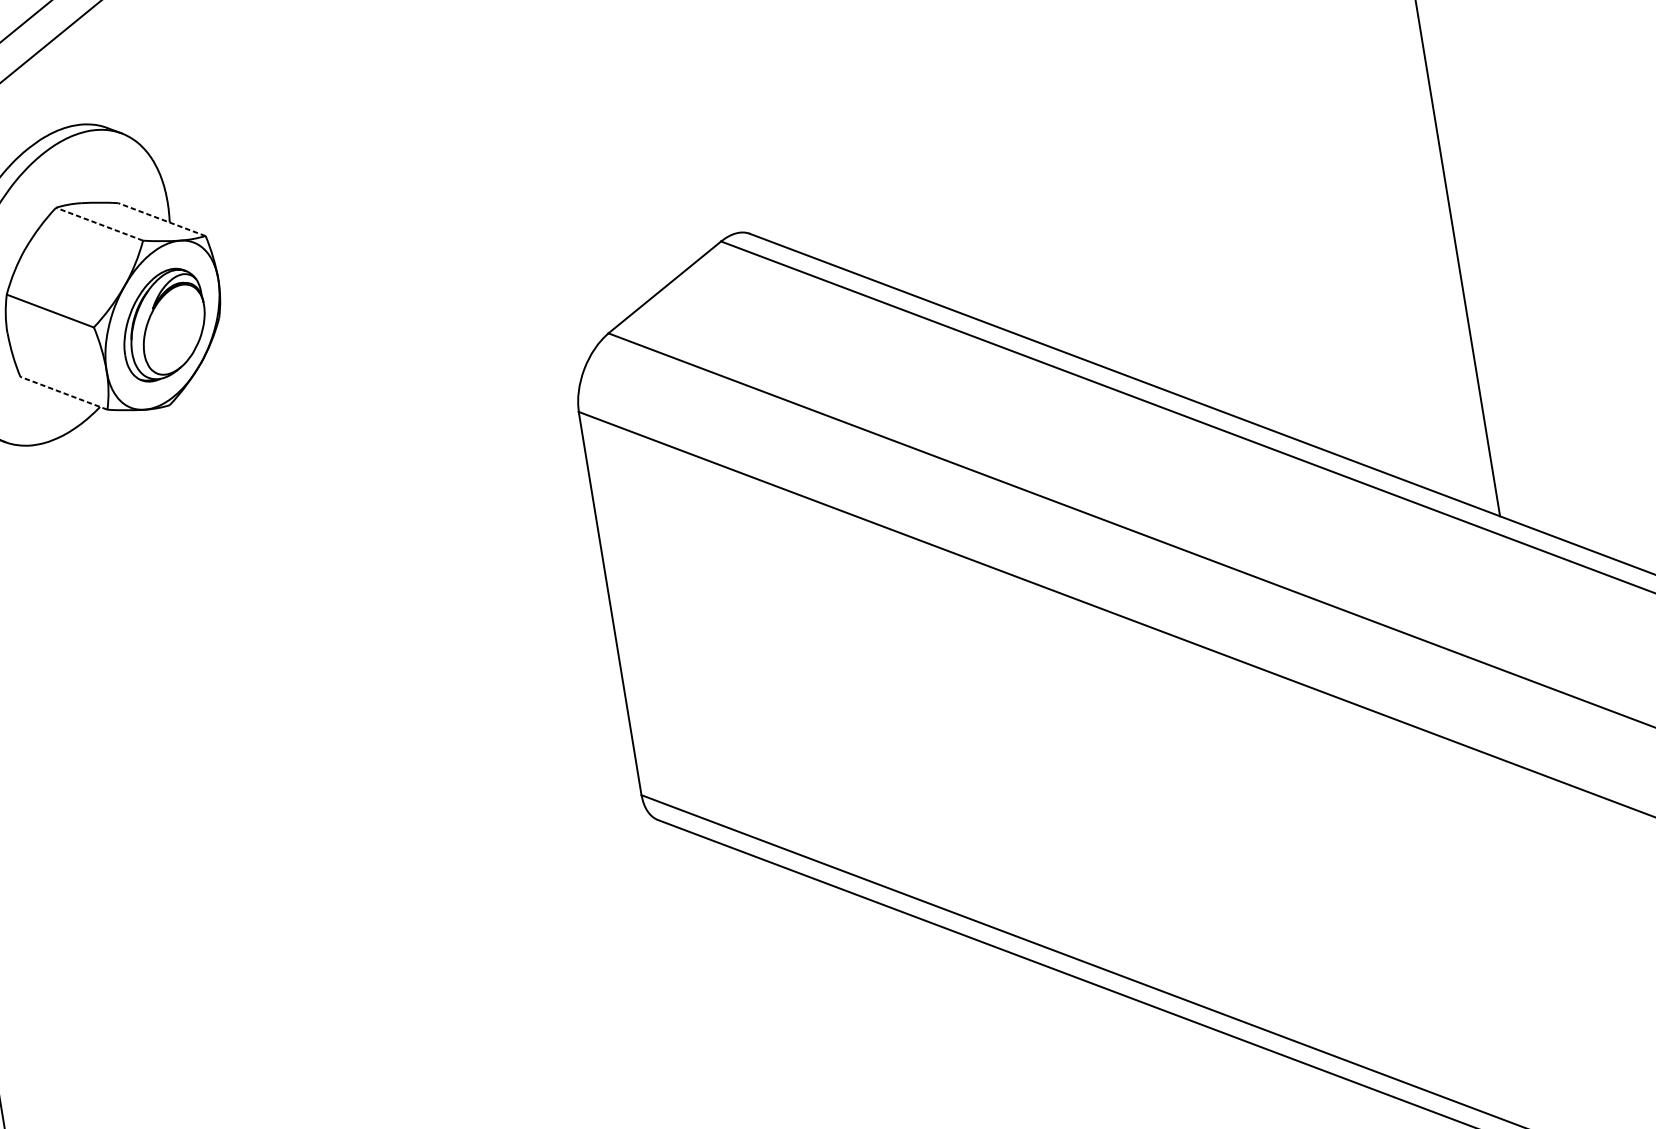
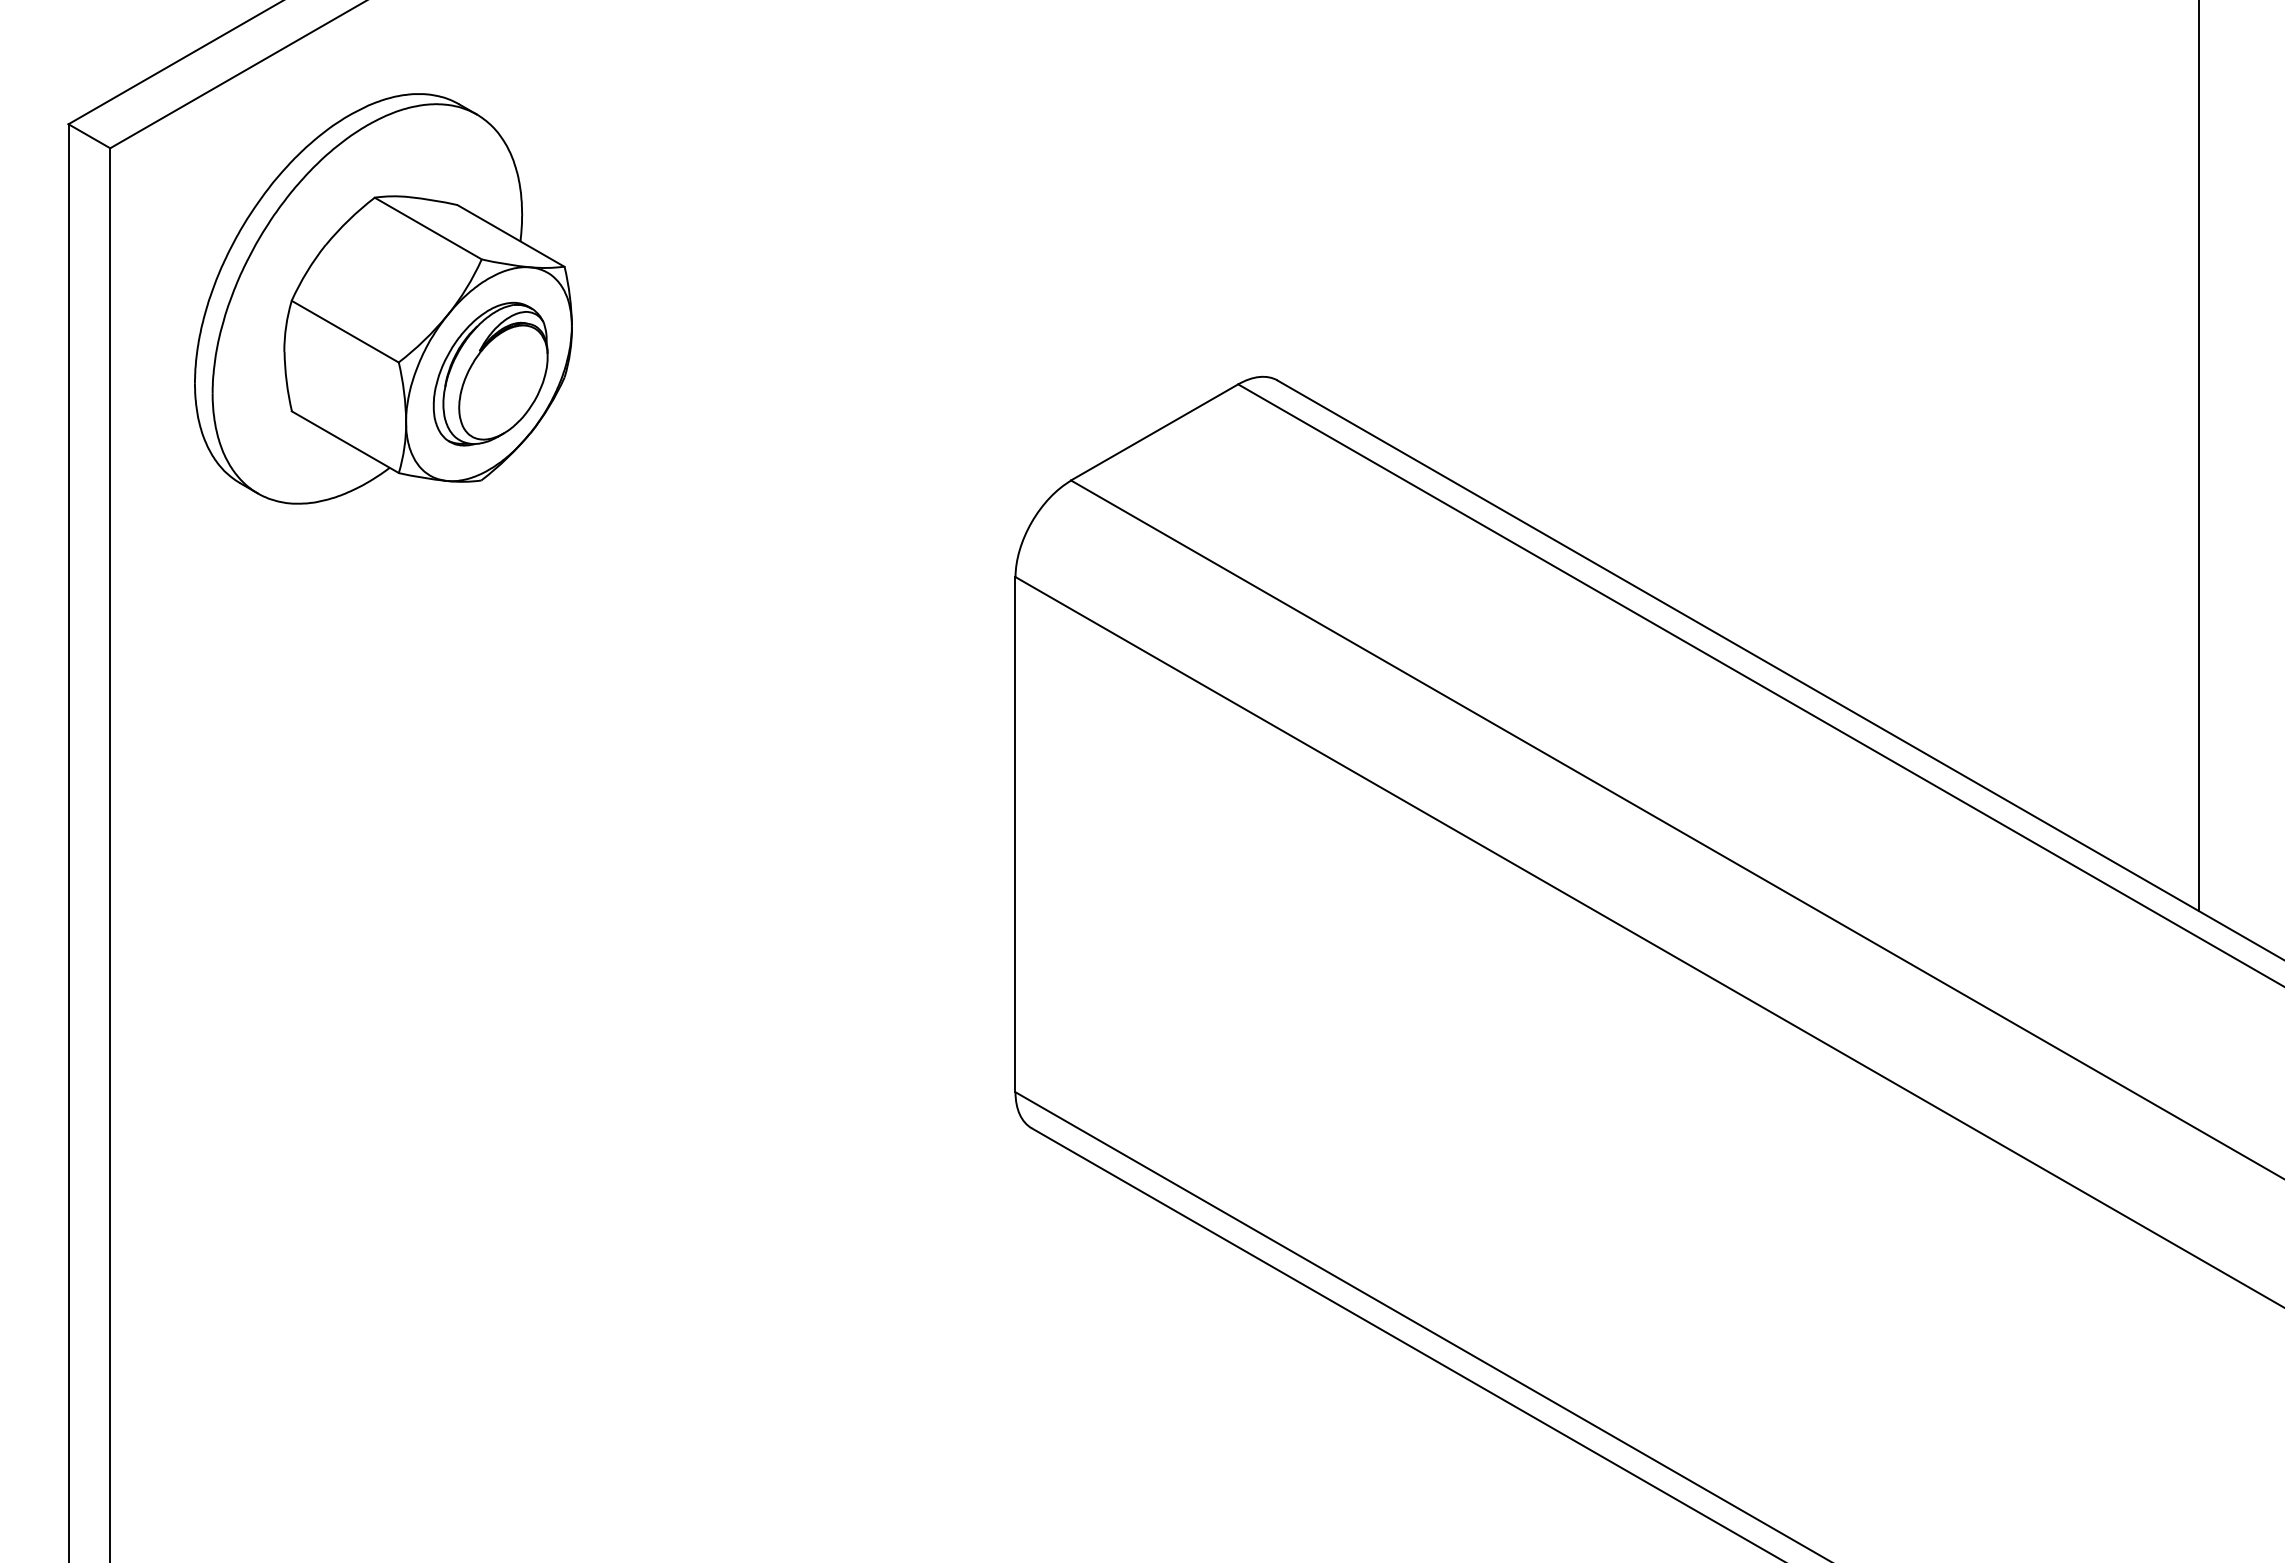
line: (162, 220) -> (511, 236), dashed -> solid
line: (99, 224) -> (428, 228), dashed -> solid
line: (64, 393) -> (345, 442), dashed -> solid

